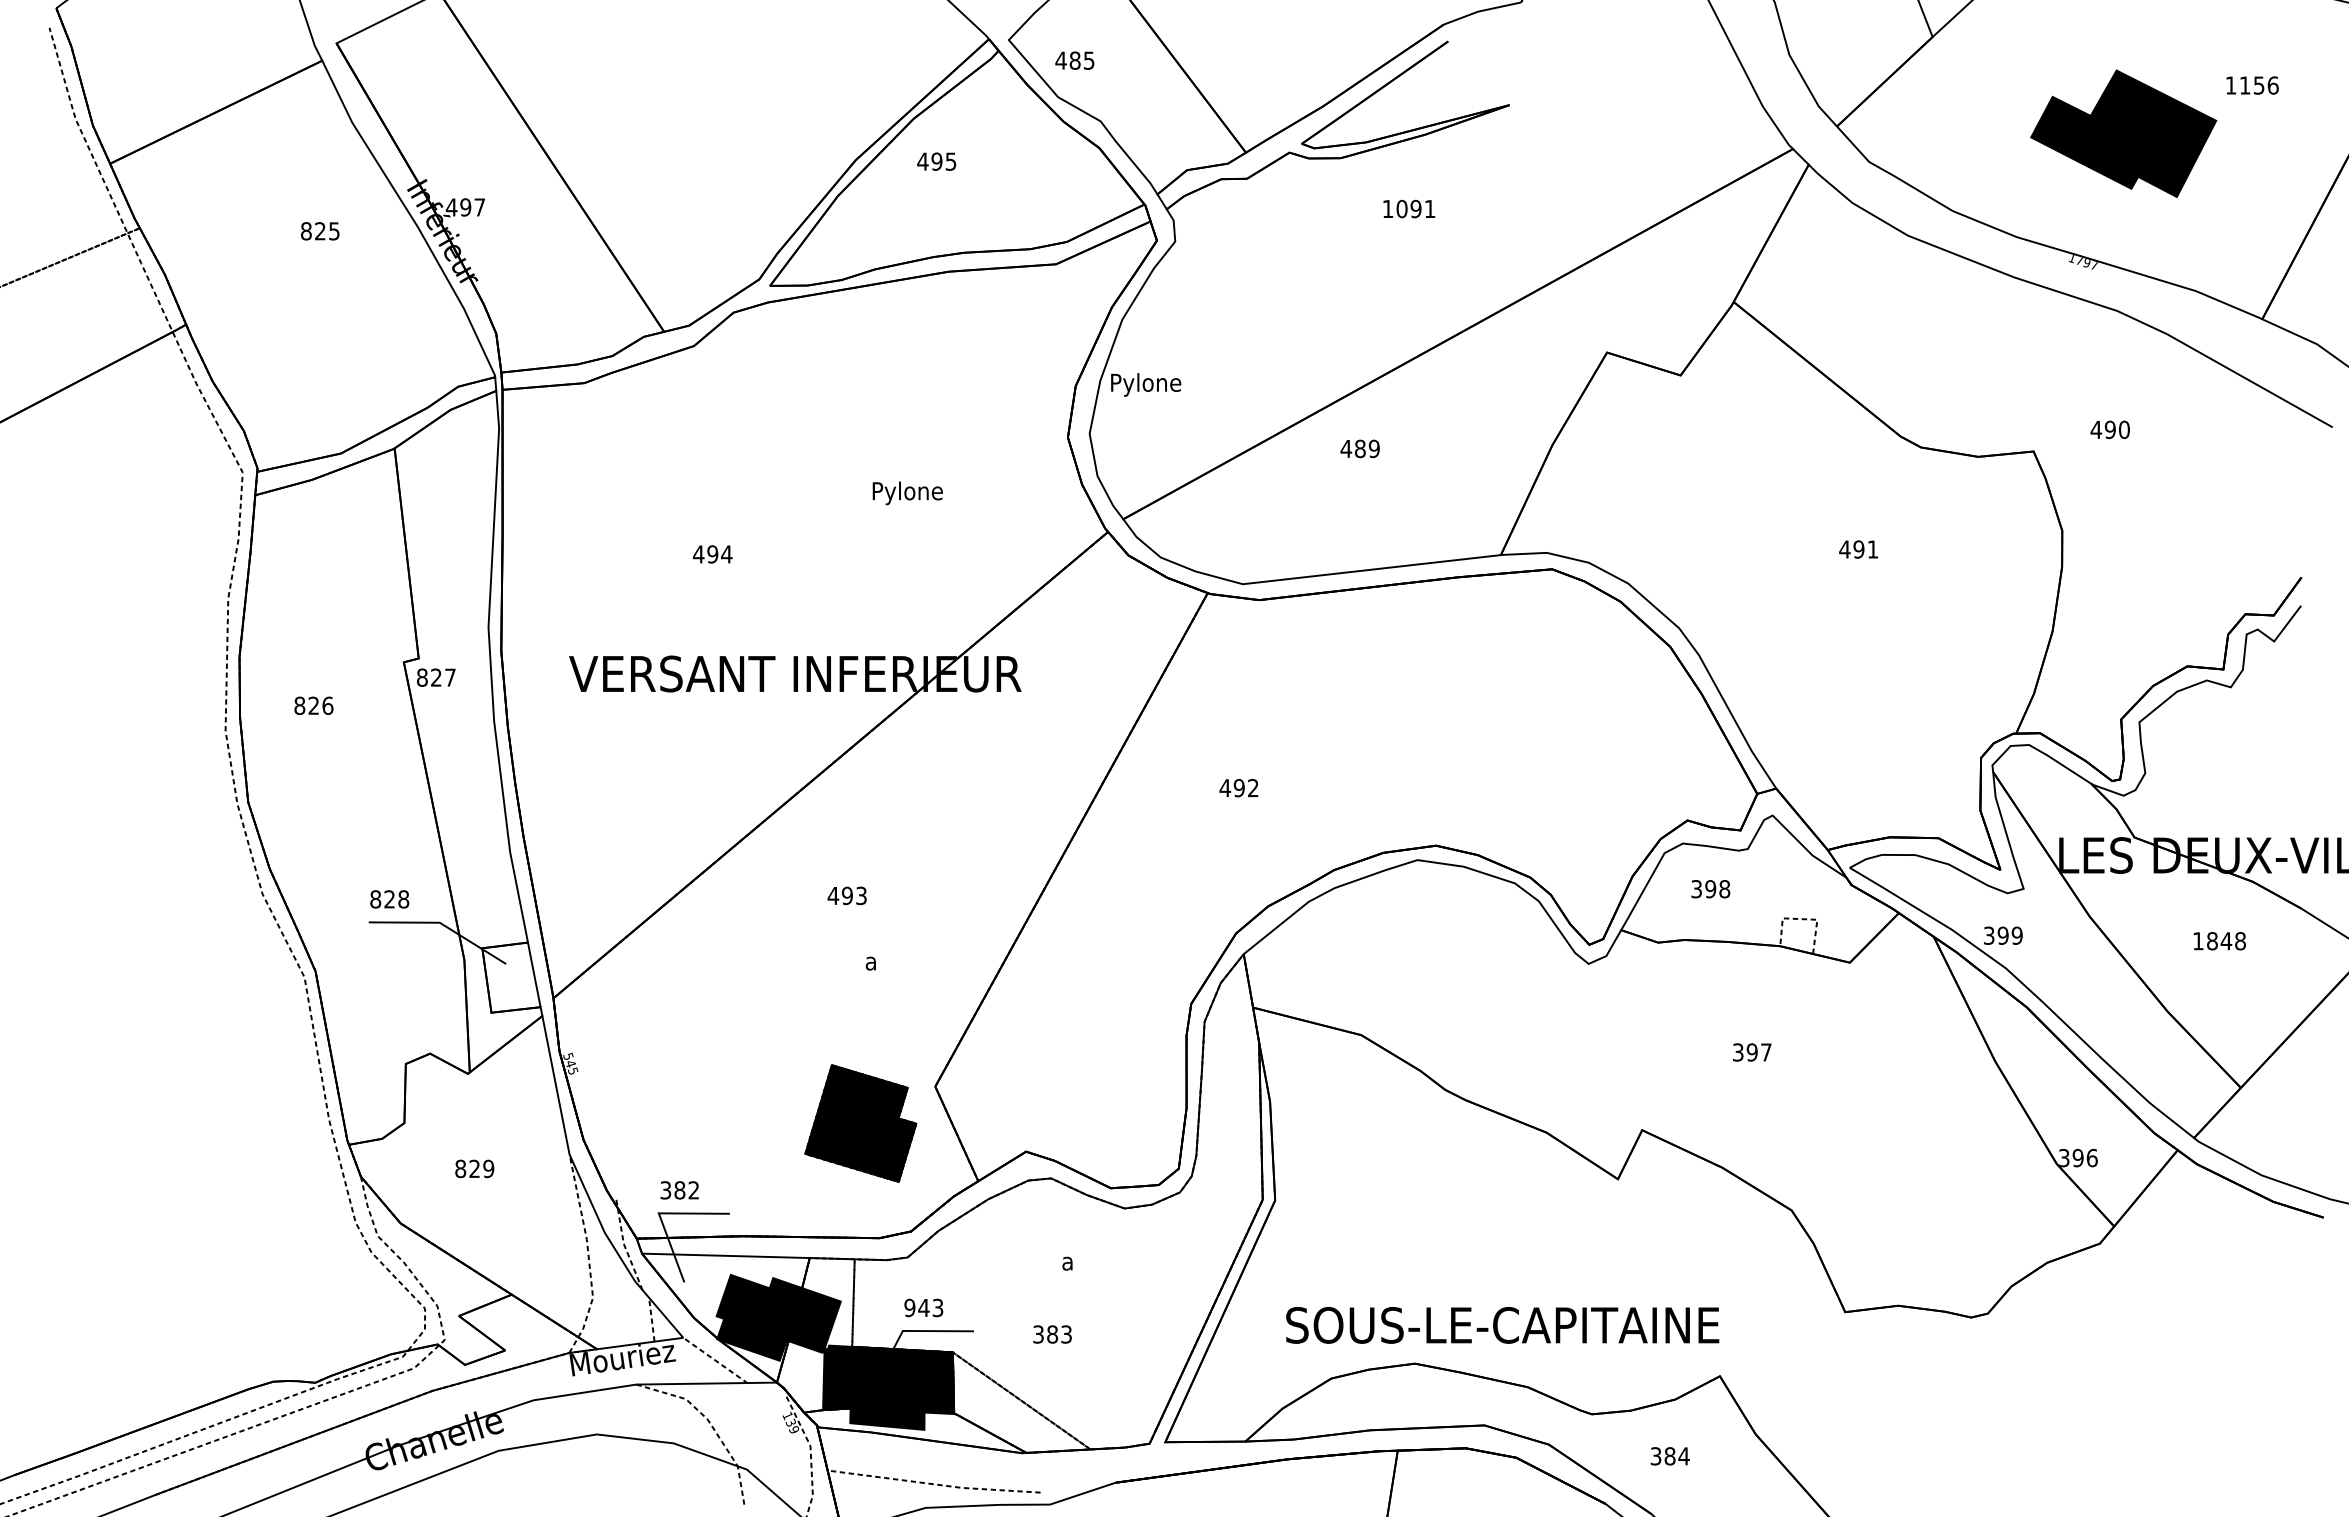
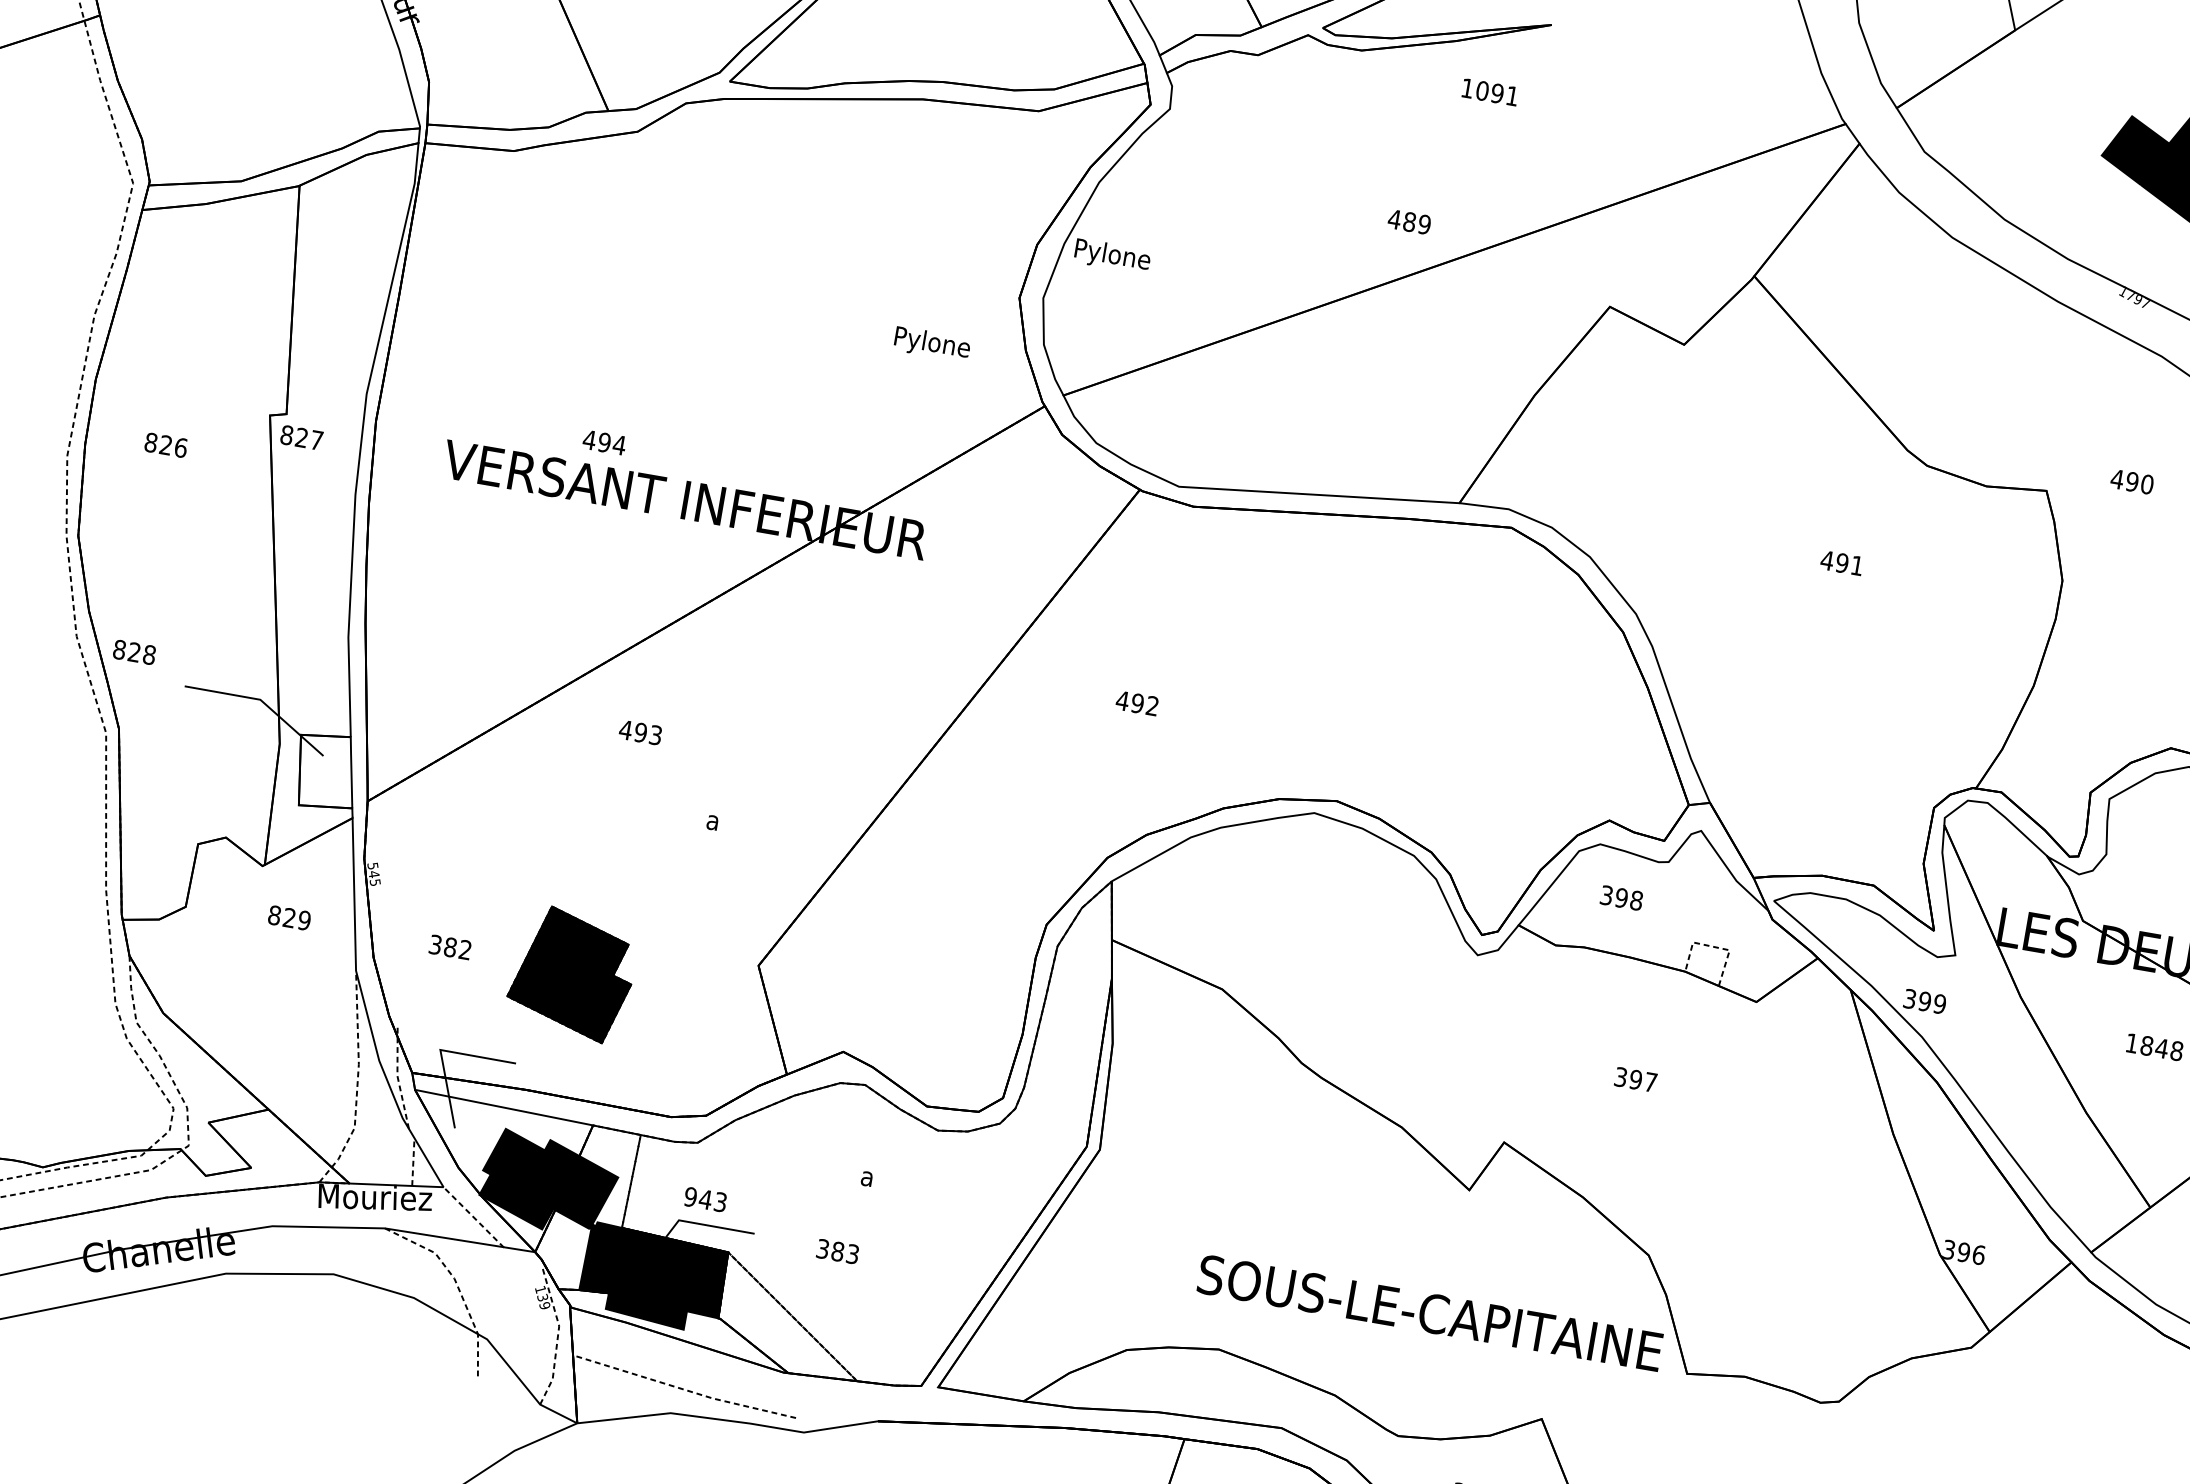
text: (1409, 208) -> (1490, 91), moved
text: (1359, 448) -> (1408, 221), moved
text: (907, 493) -> (931, 344), moved
text: (712, 554) -> (604, 442), moved
text: (846, 895) -> (639, 732), moved
text: (389, 899) -> (134, 652), moved
part: (860, 1123) -> (571, 973), moved
text: (474, 1168) -> (289, 917), moved
text: (679, 1190) -> (450, 947), moved
text: (1502, 1325) -> (1429, 1313), moved

